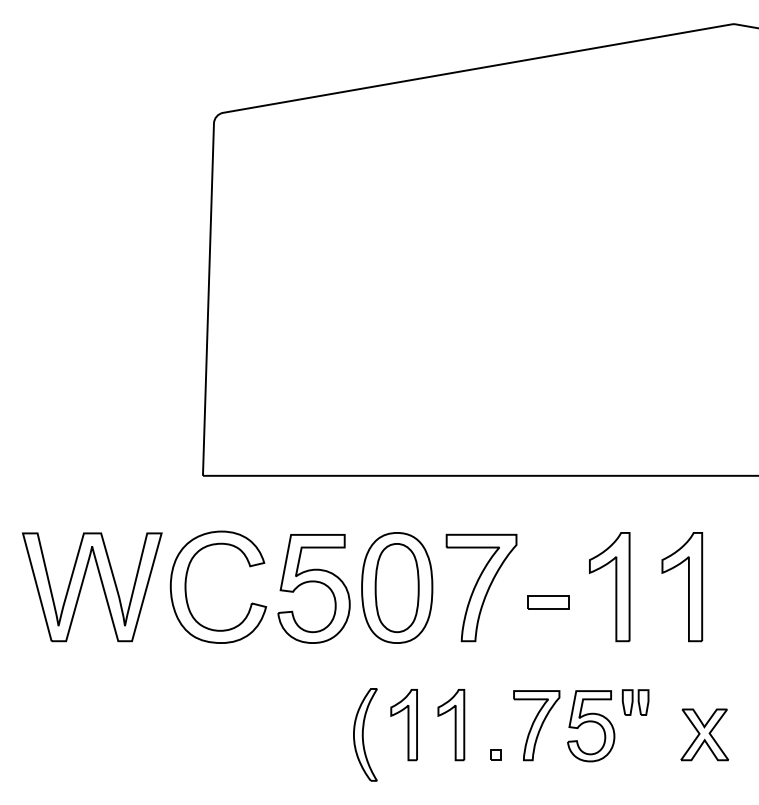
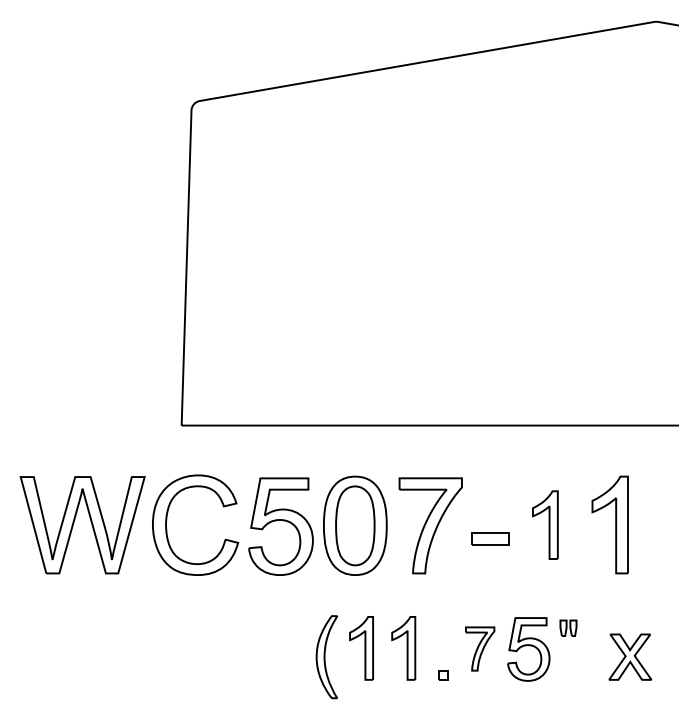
part: (609, 587) -> (545, 525), size x0.7
part: (635, 702) -> (568, 628), size x0.7
part: (536, 725) -> (479, 648), size x0.7

